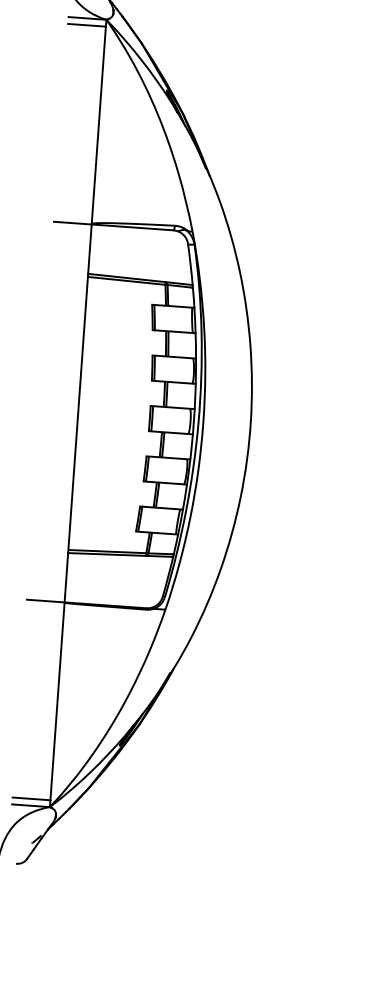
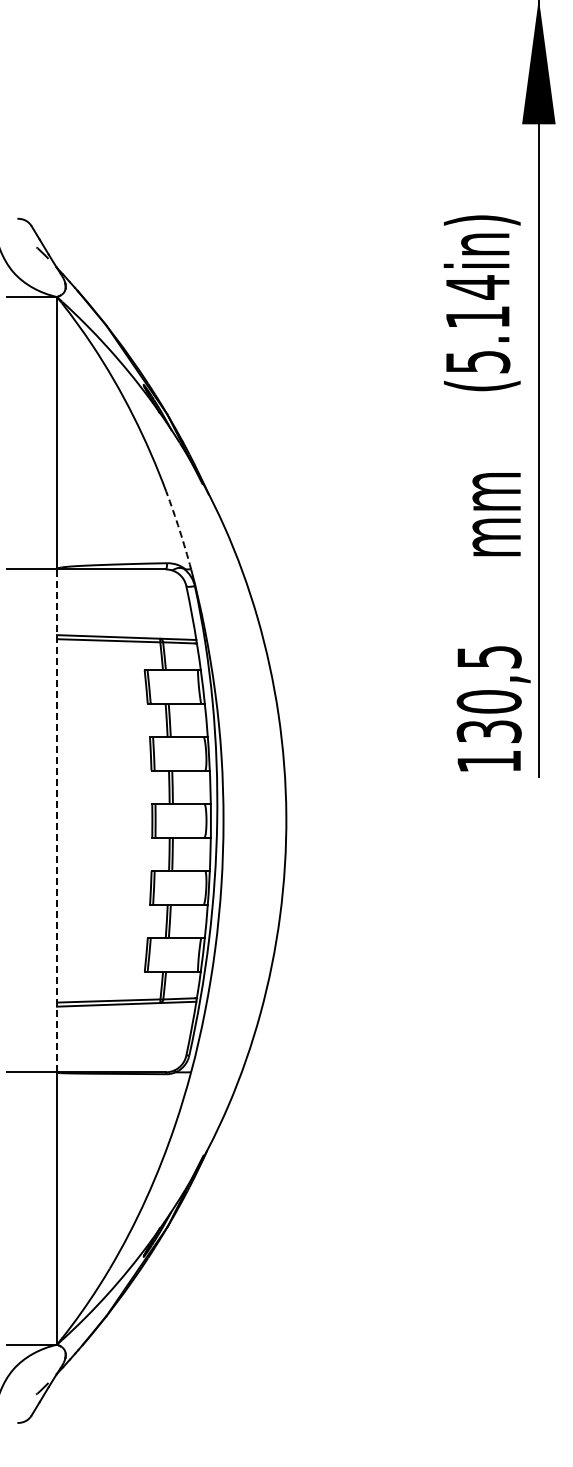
line: (86, 25) -> (31, 306), removed
arc: (185, 201) -> (179, 530), solid -> dashed
line: (77, 413) -> (56, 820), solid -> dashed
line: (31, 798) -> (31, 1335), removed

